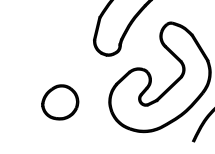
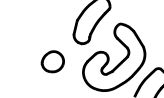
part: (59, 101) -> (52, 61), moved

